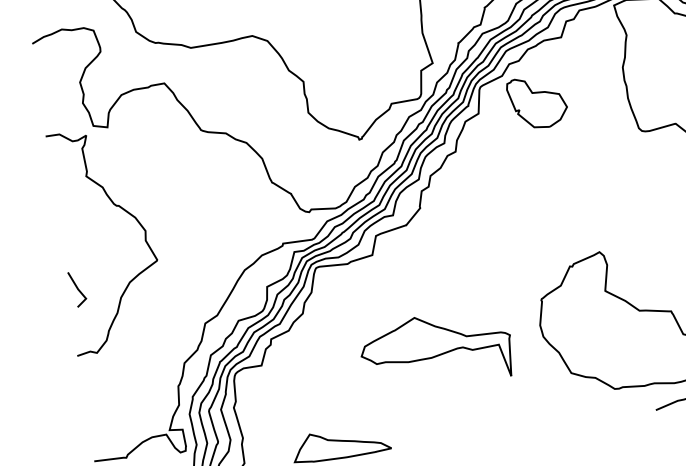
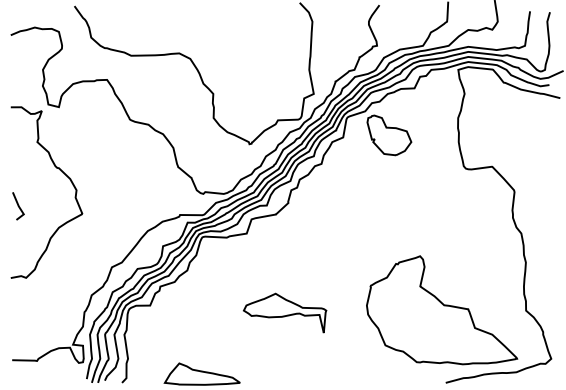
line: (77, 289) -> (18, 206), moved
part: (435, 349) -> (284, 312), size x0.71

